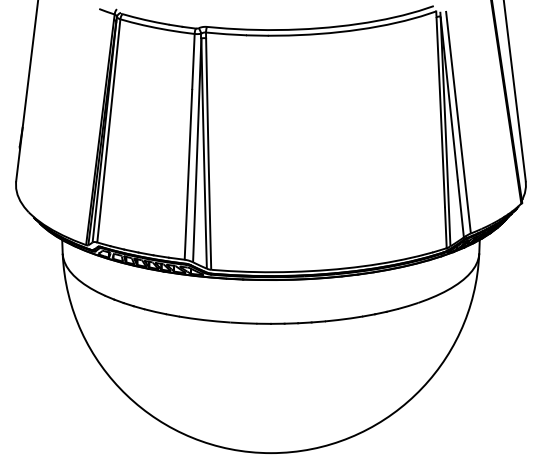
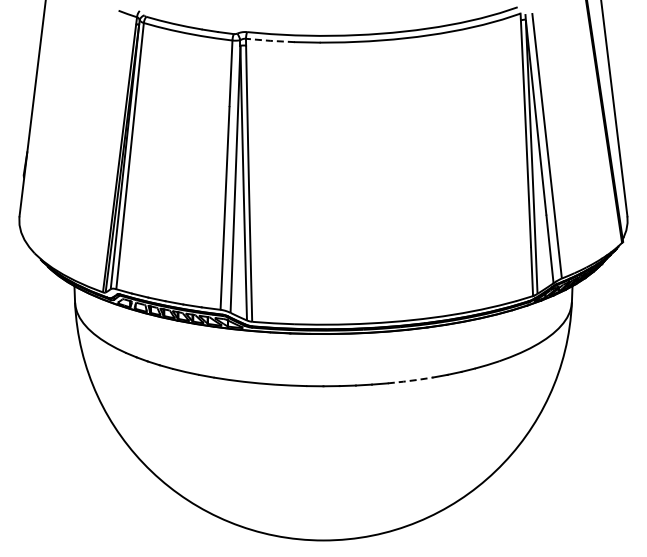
line: (226, 33) -> (270, 40), solid -> dashed
line: (343, 319) -> (410, 380), solid -> dashed

